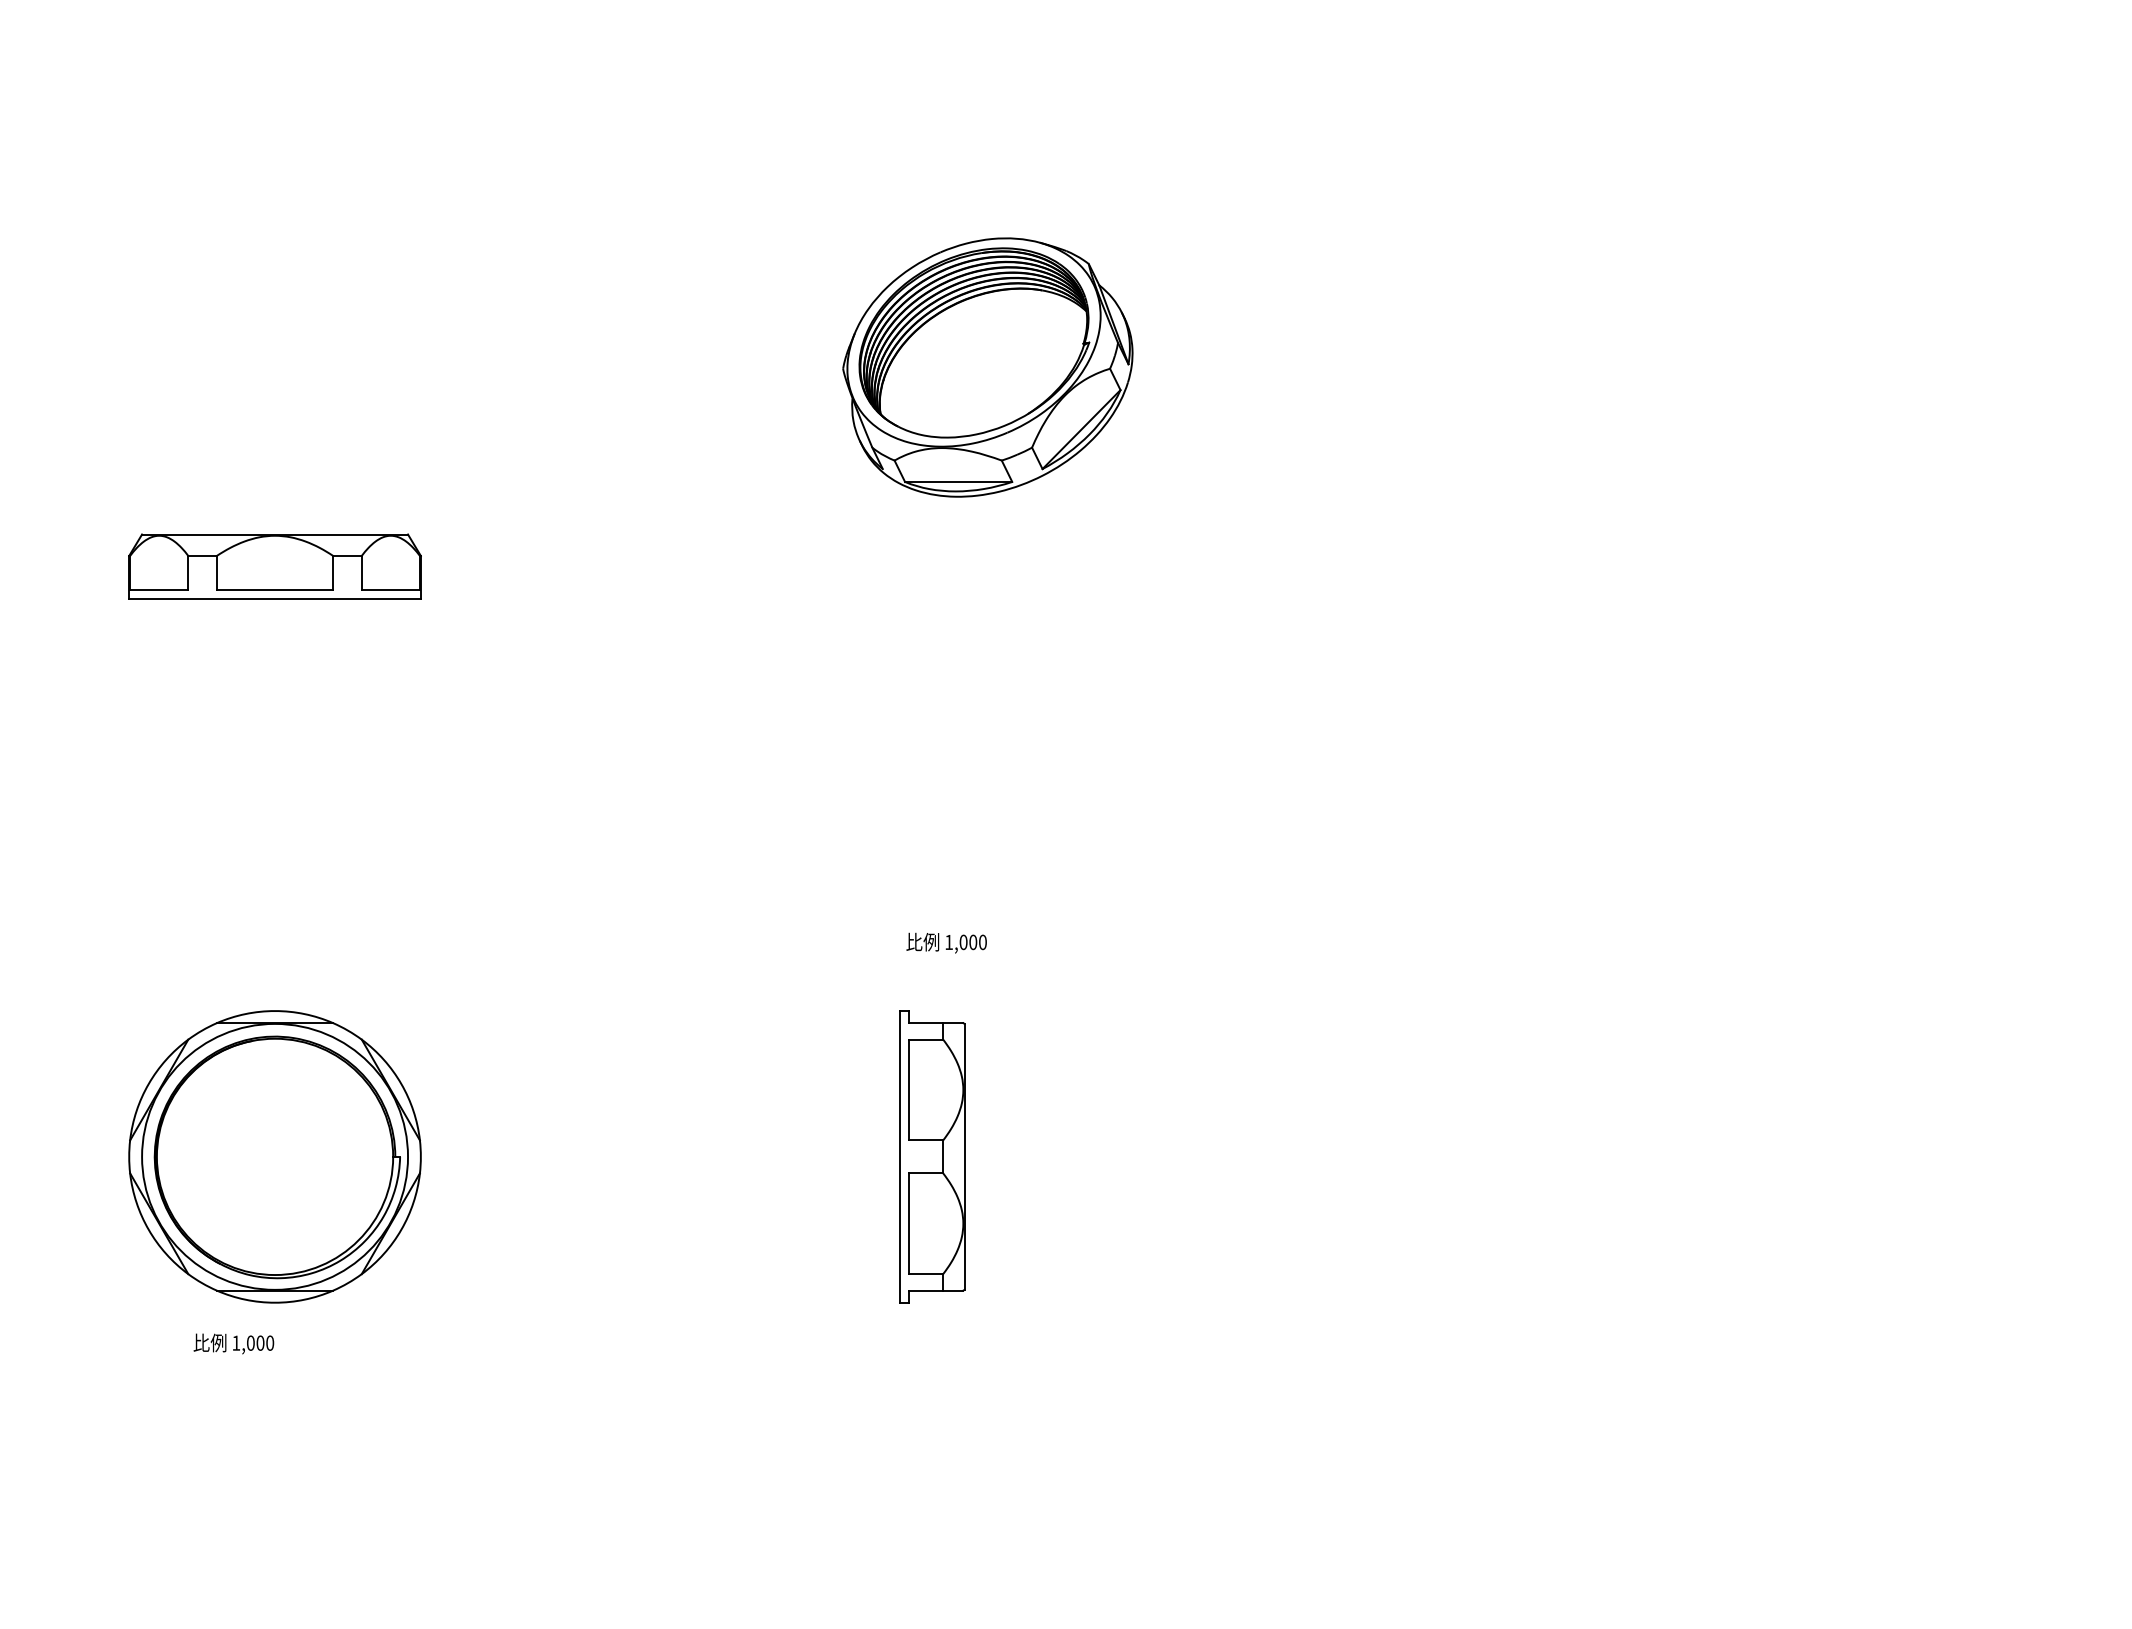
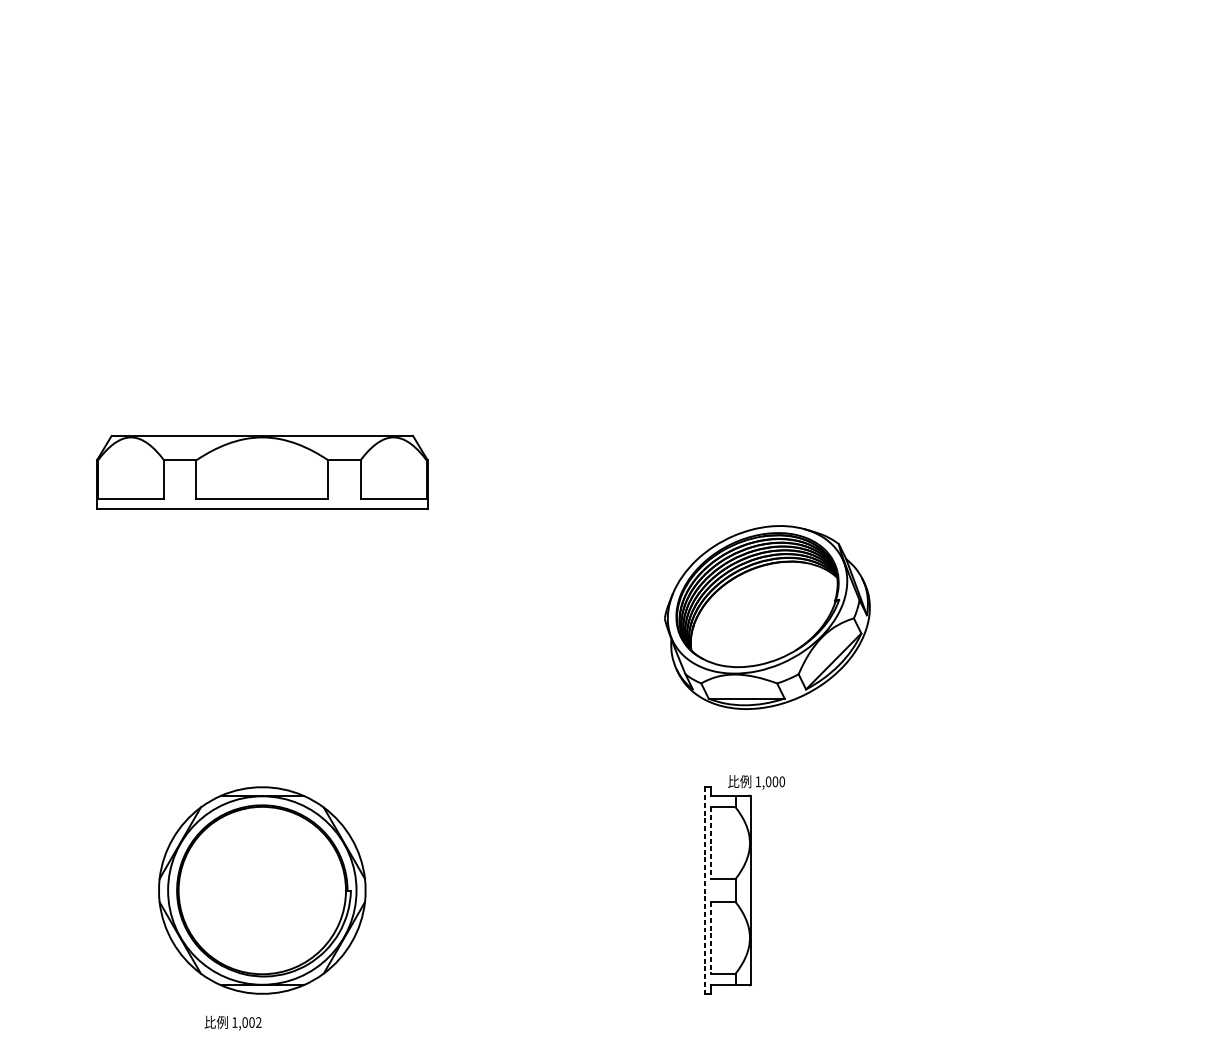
part: (987, 367) -> (767, 617), moved
part: (274, 566) -> (261, 472), size x1.6
text: (946, 942) -> (756, 781), moved
line: (908, 1090) -> (711, 843), solid -> dashed
line: (900, 1156) -> (705, 890), solid -> dashed
line: (908, 1224) -> (711, 938), solid -> dashed
text: (270, 1342) -> (259, 1022), 1,000 -> 1,002

